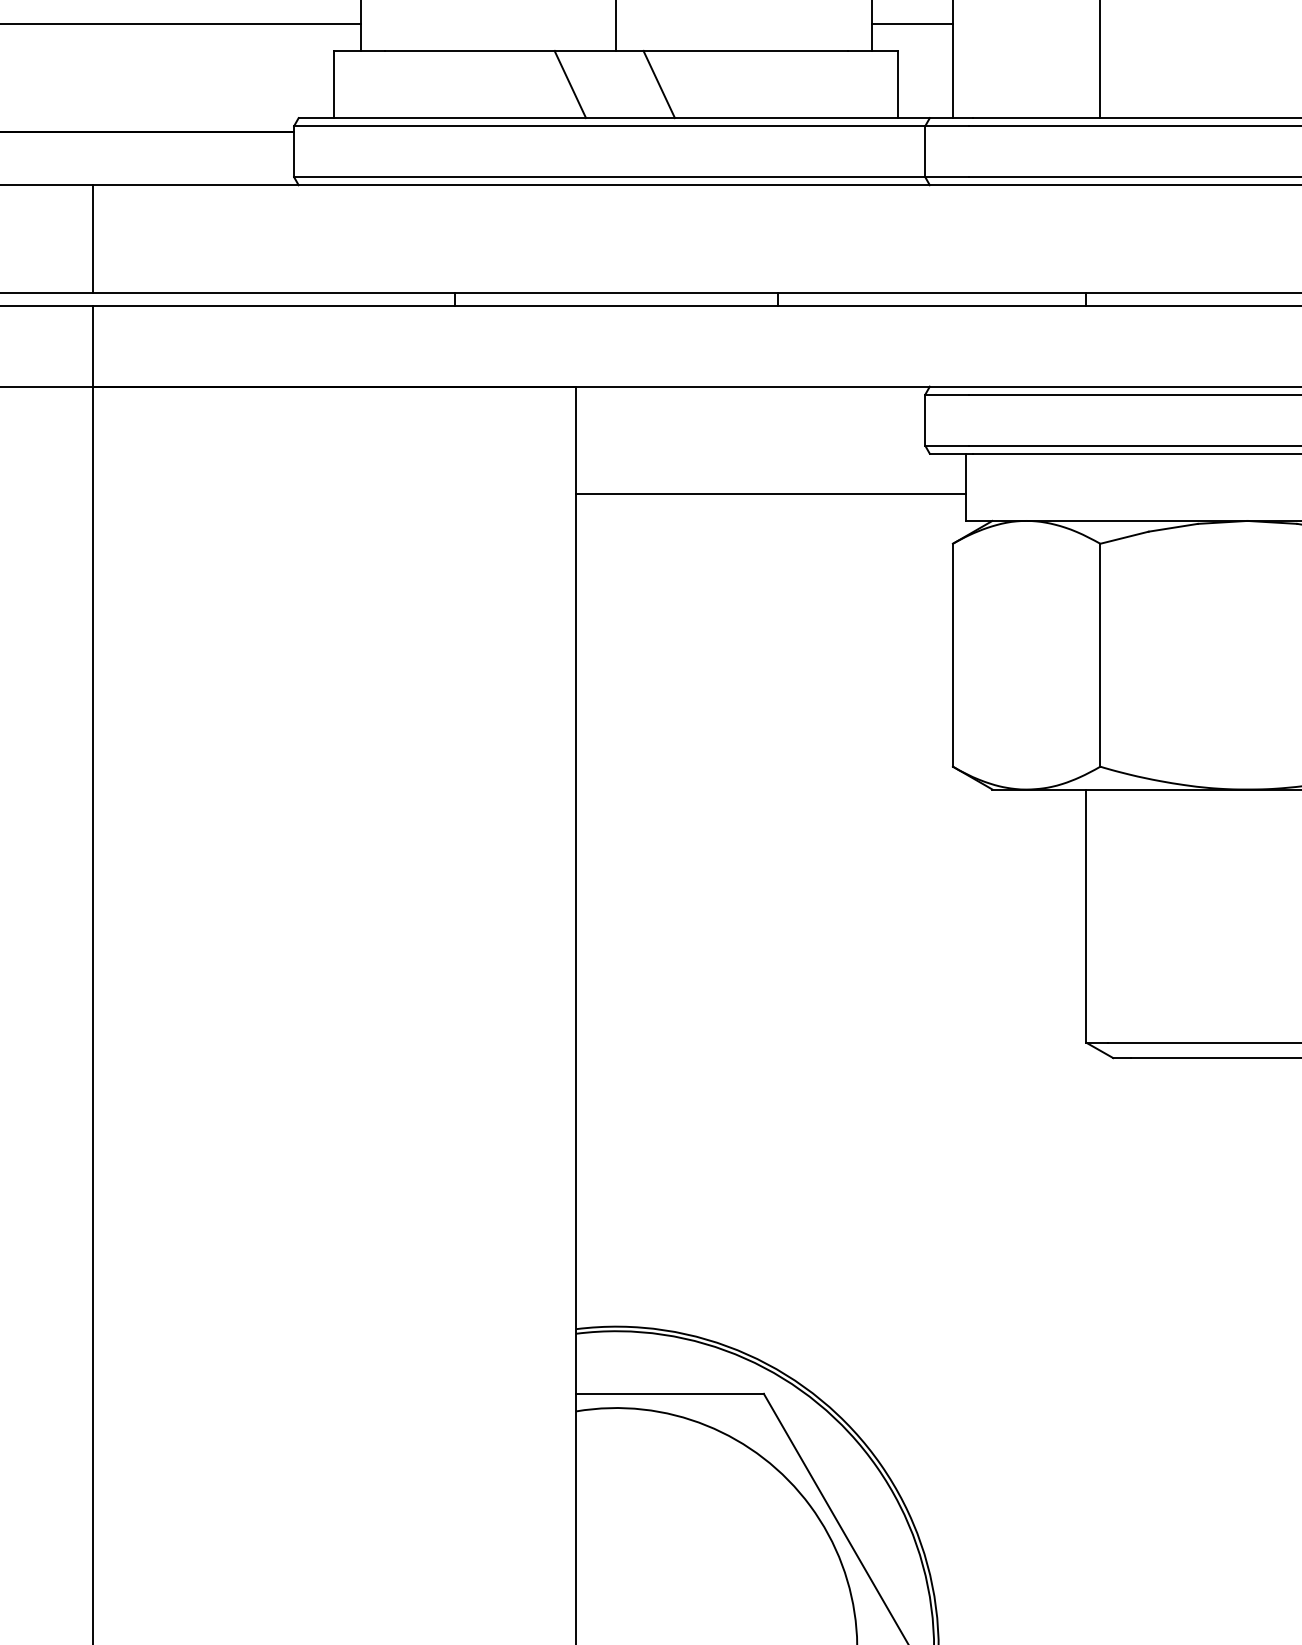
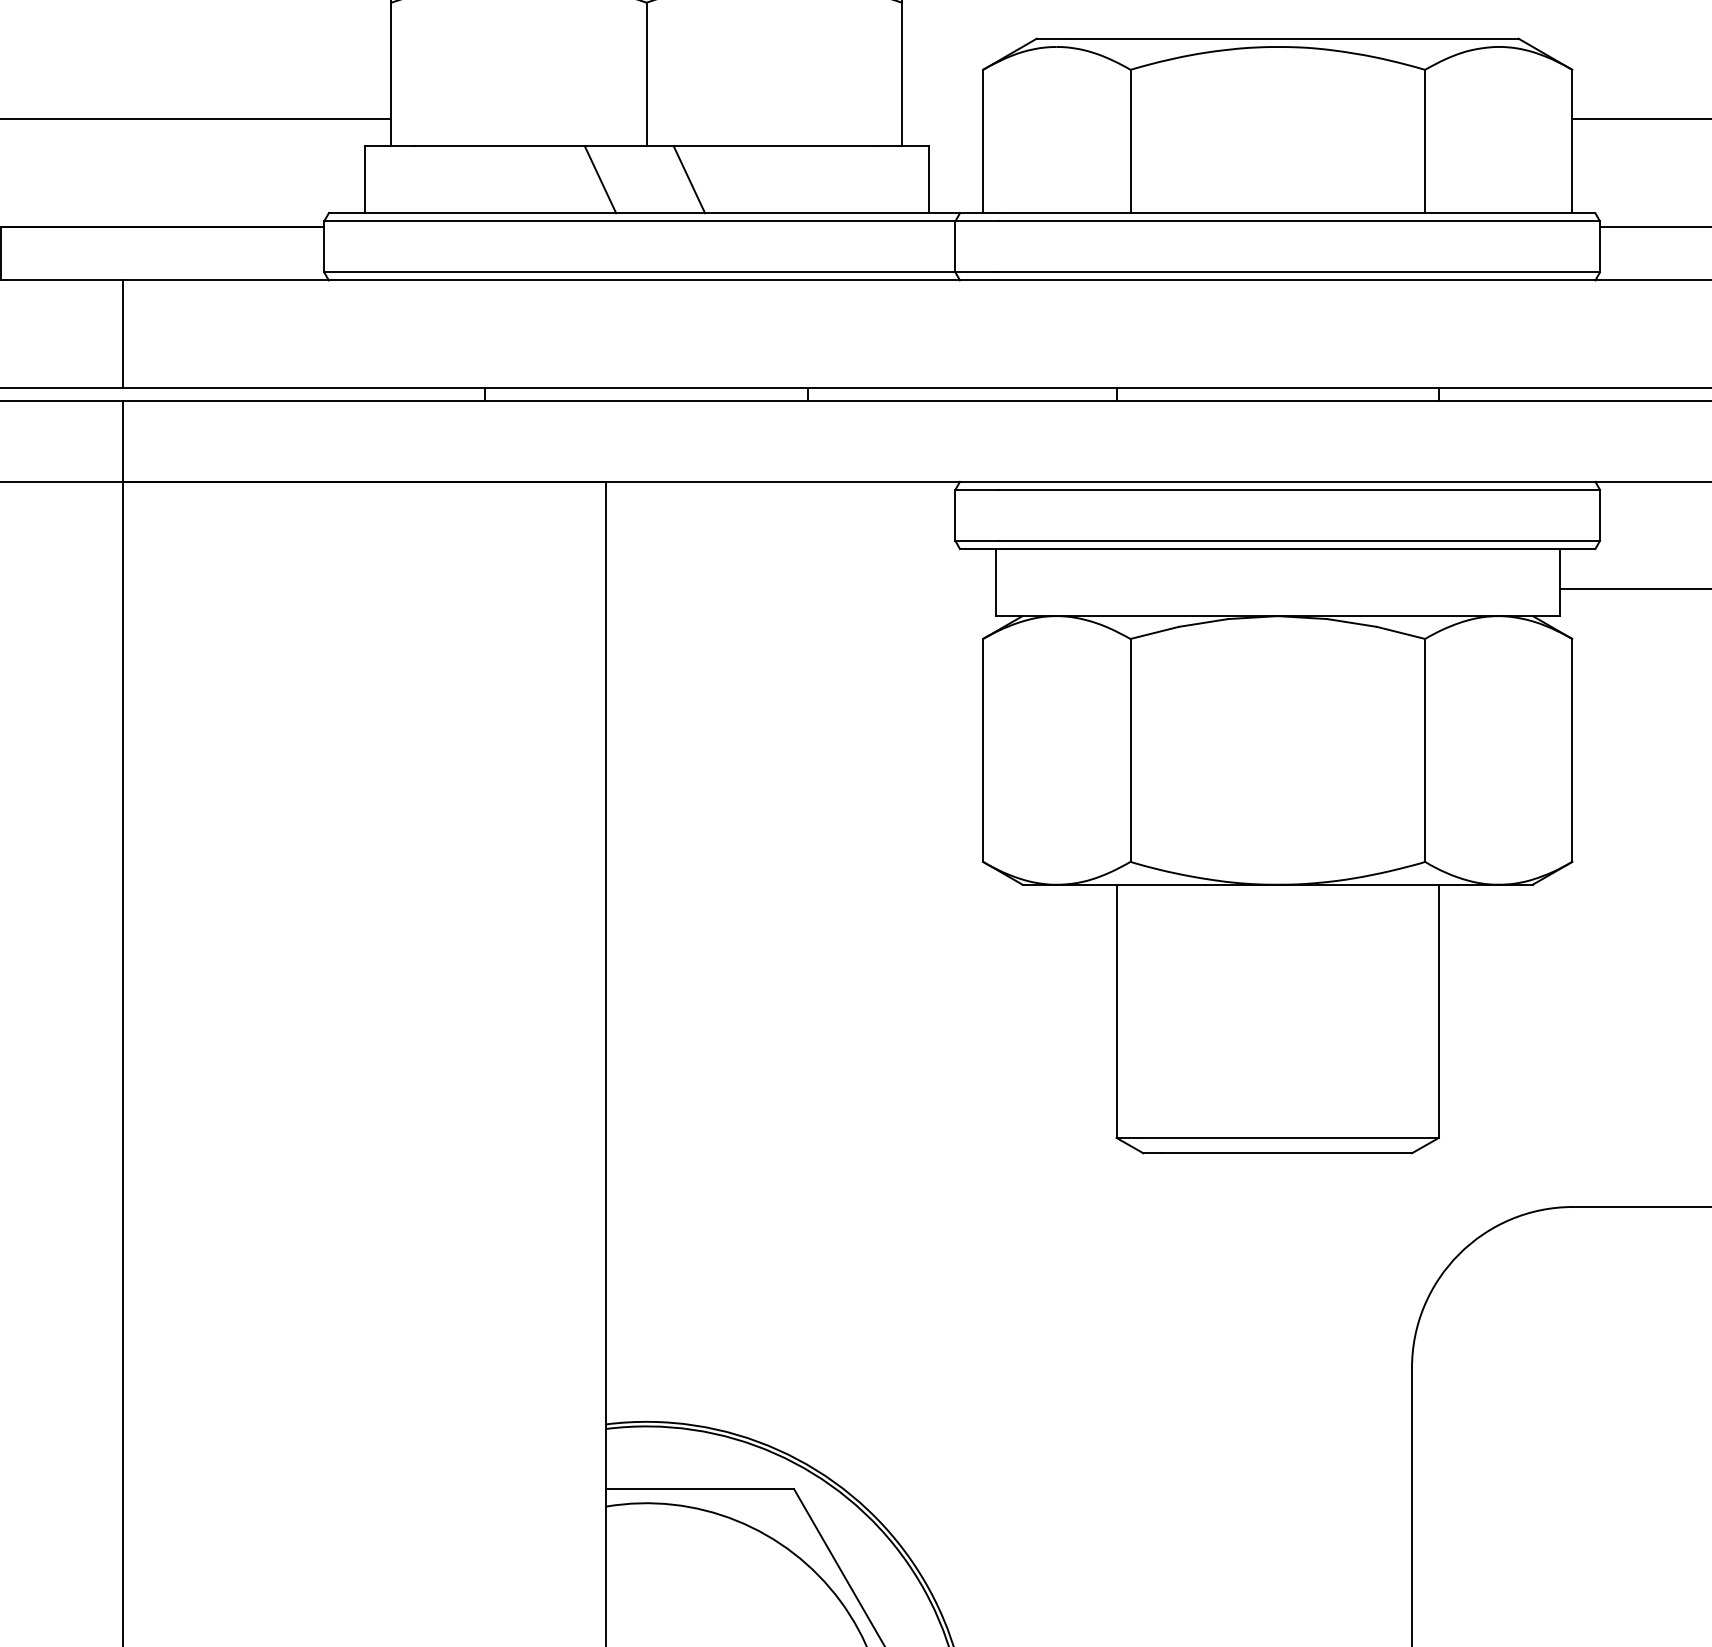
line: (912, 24) -> (942, 119), removed
line: (770, 494) -> (800, 589), removed

